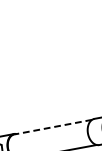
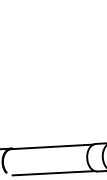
line: (52, 126) -> (51, 146), dashed -> solid

